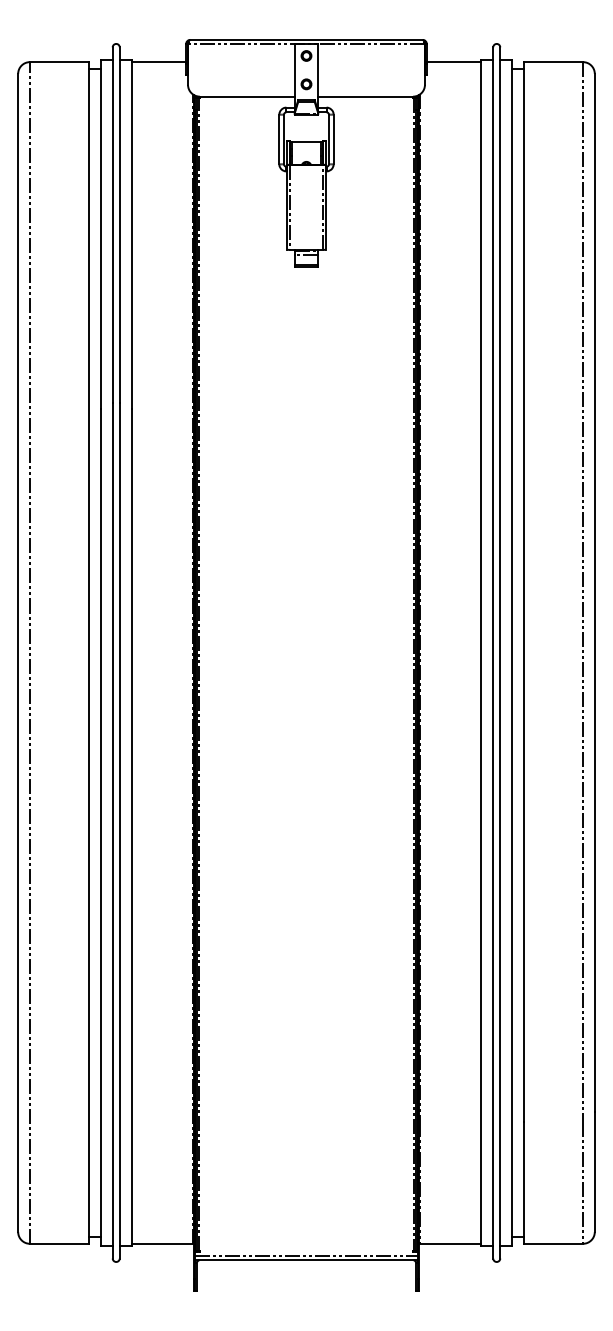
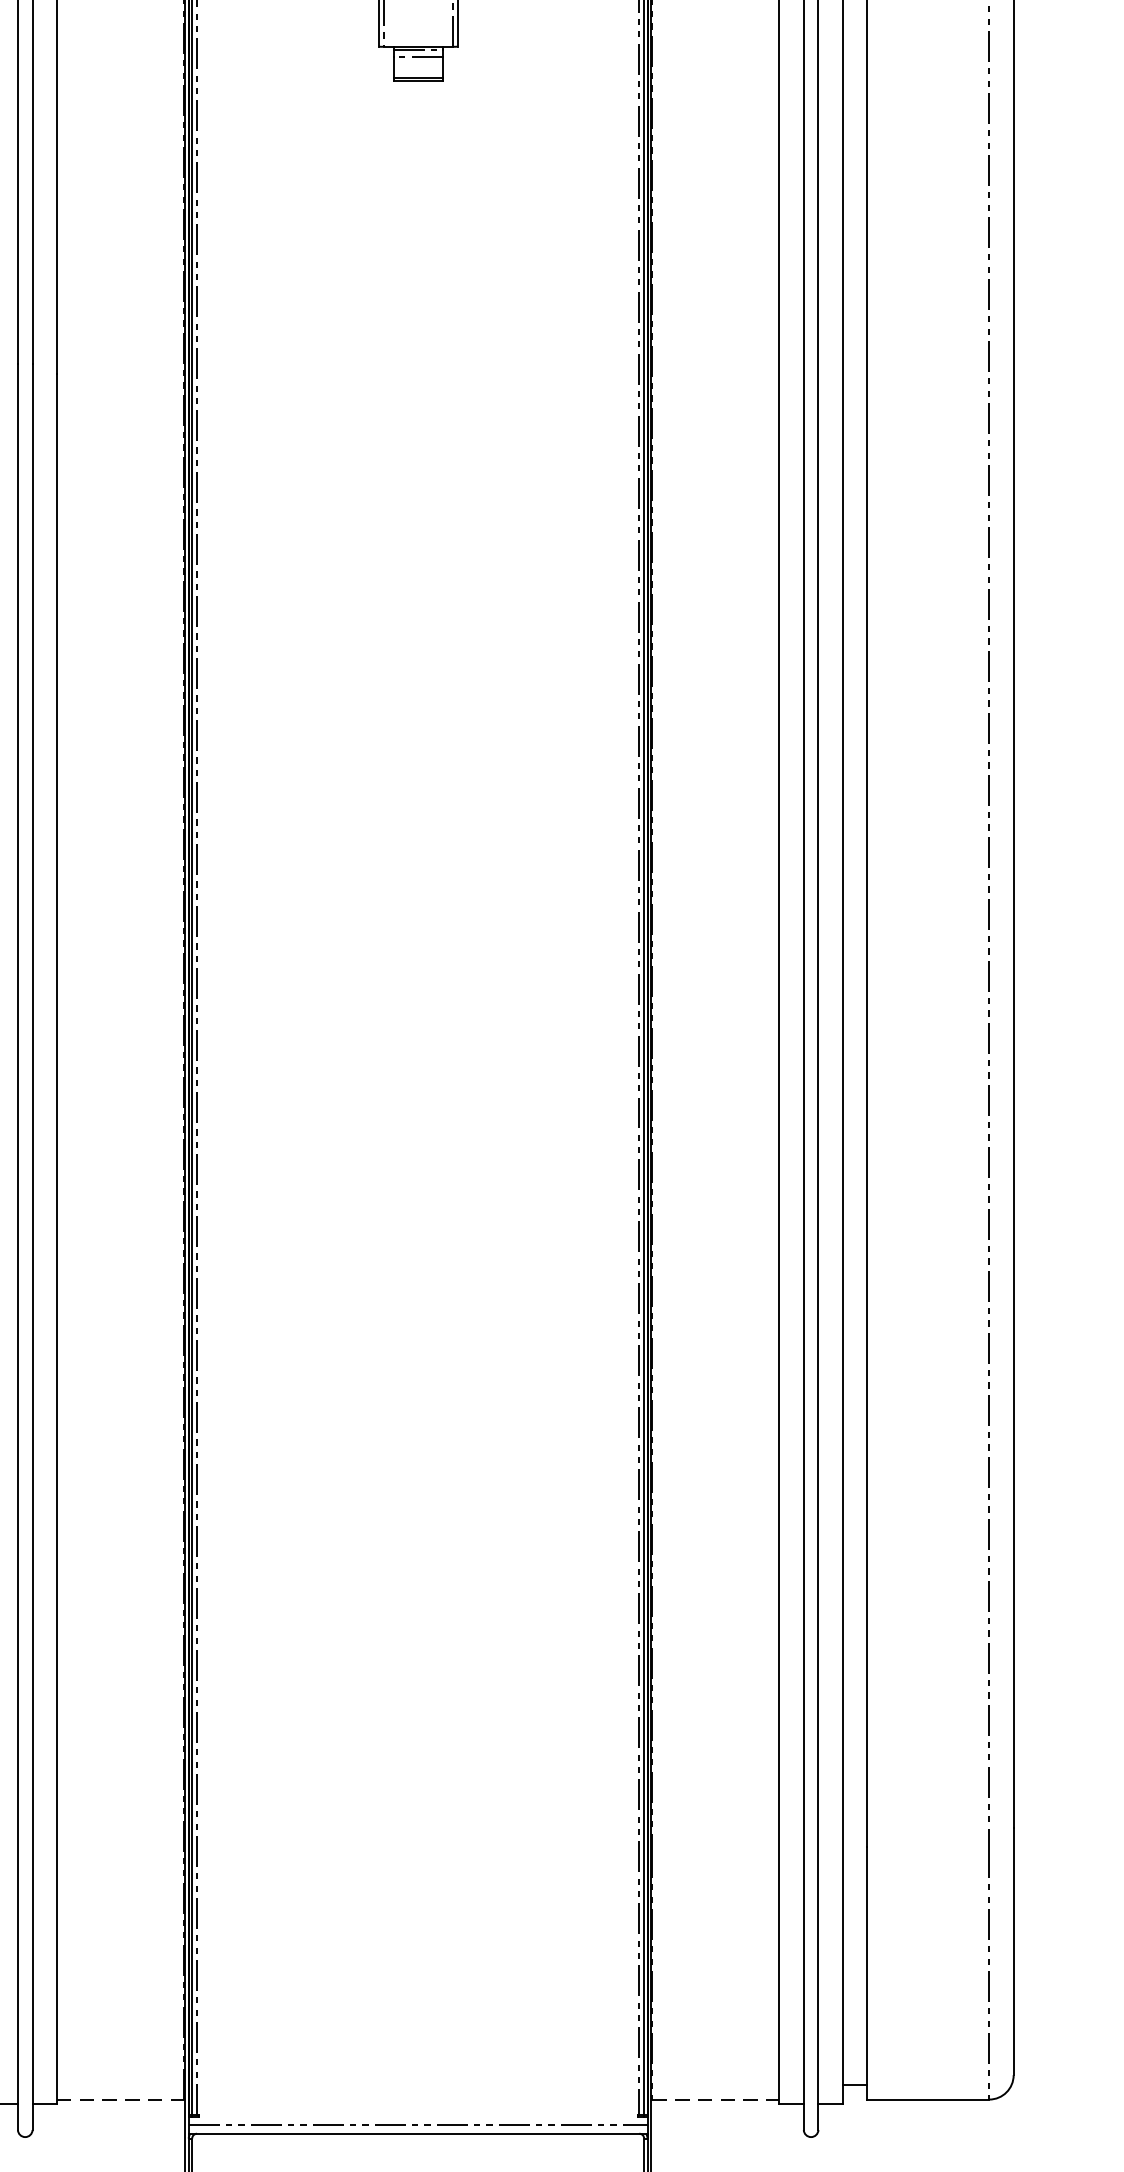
line: (162, 1243) -> (120, 2098), solid -> dashed
line: (450, 1243) -> (715, 2098), solid -> dashed

